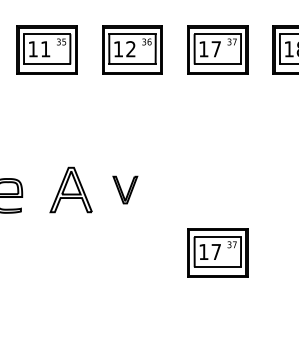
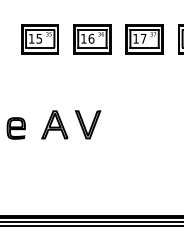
text: (45, 48) -> (39, 38), 11 -> 15
text: (131, 48) -> (91, 38), 12 -> 16
part: (124, 189) -> (87, 124), size x1.67
part: (217, 253) -> (144, 163), removed

